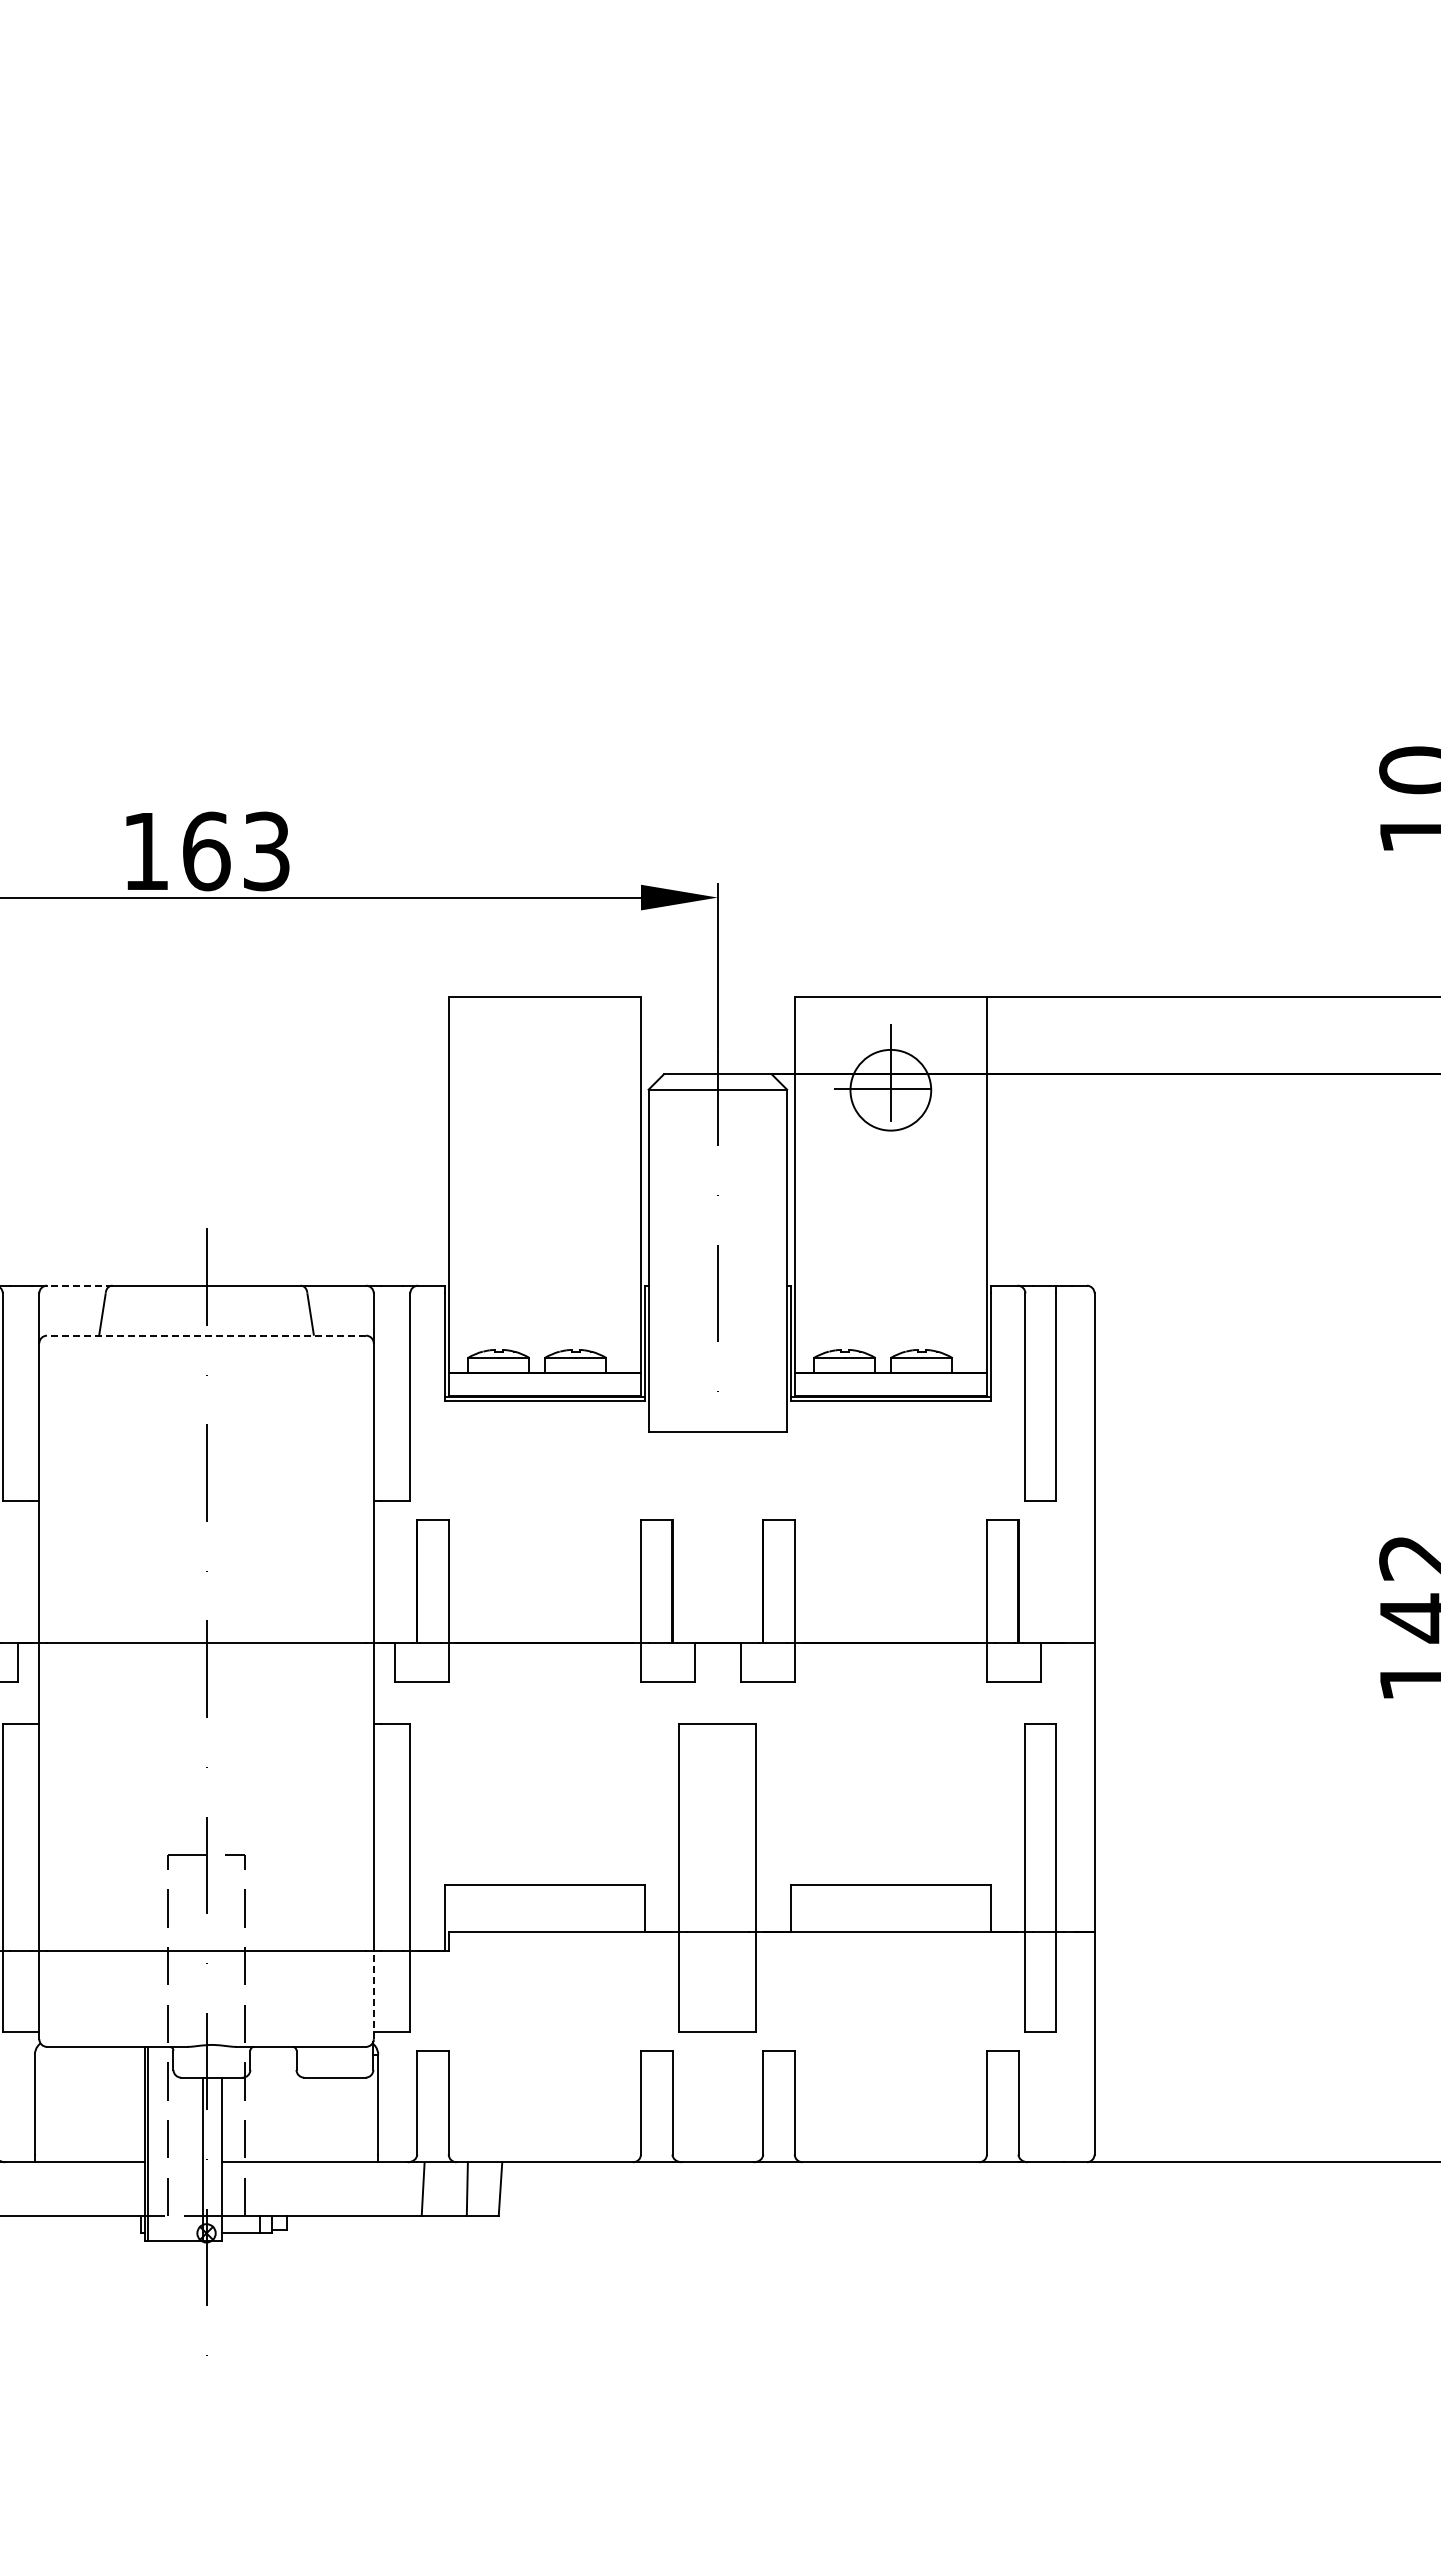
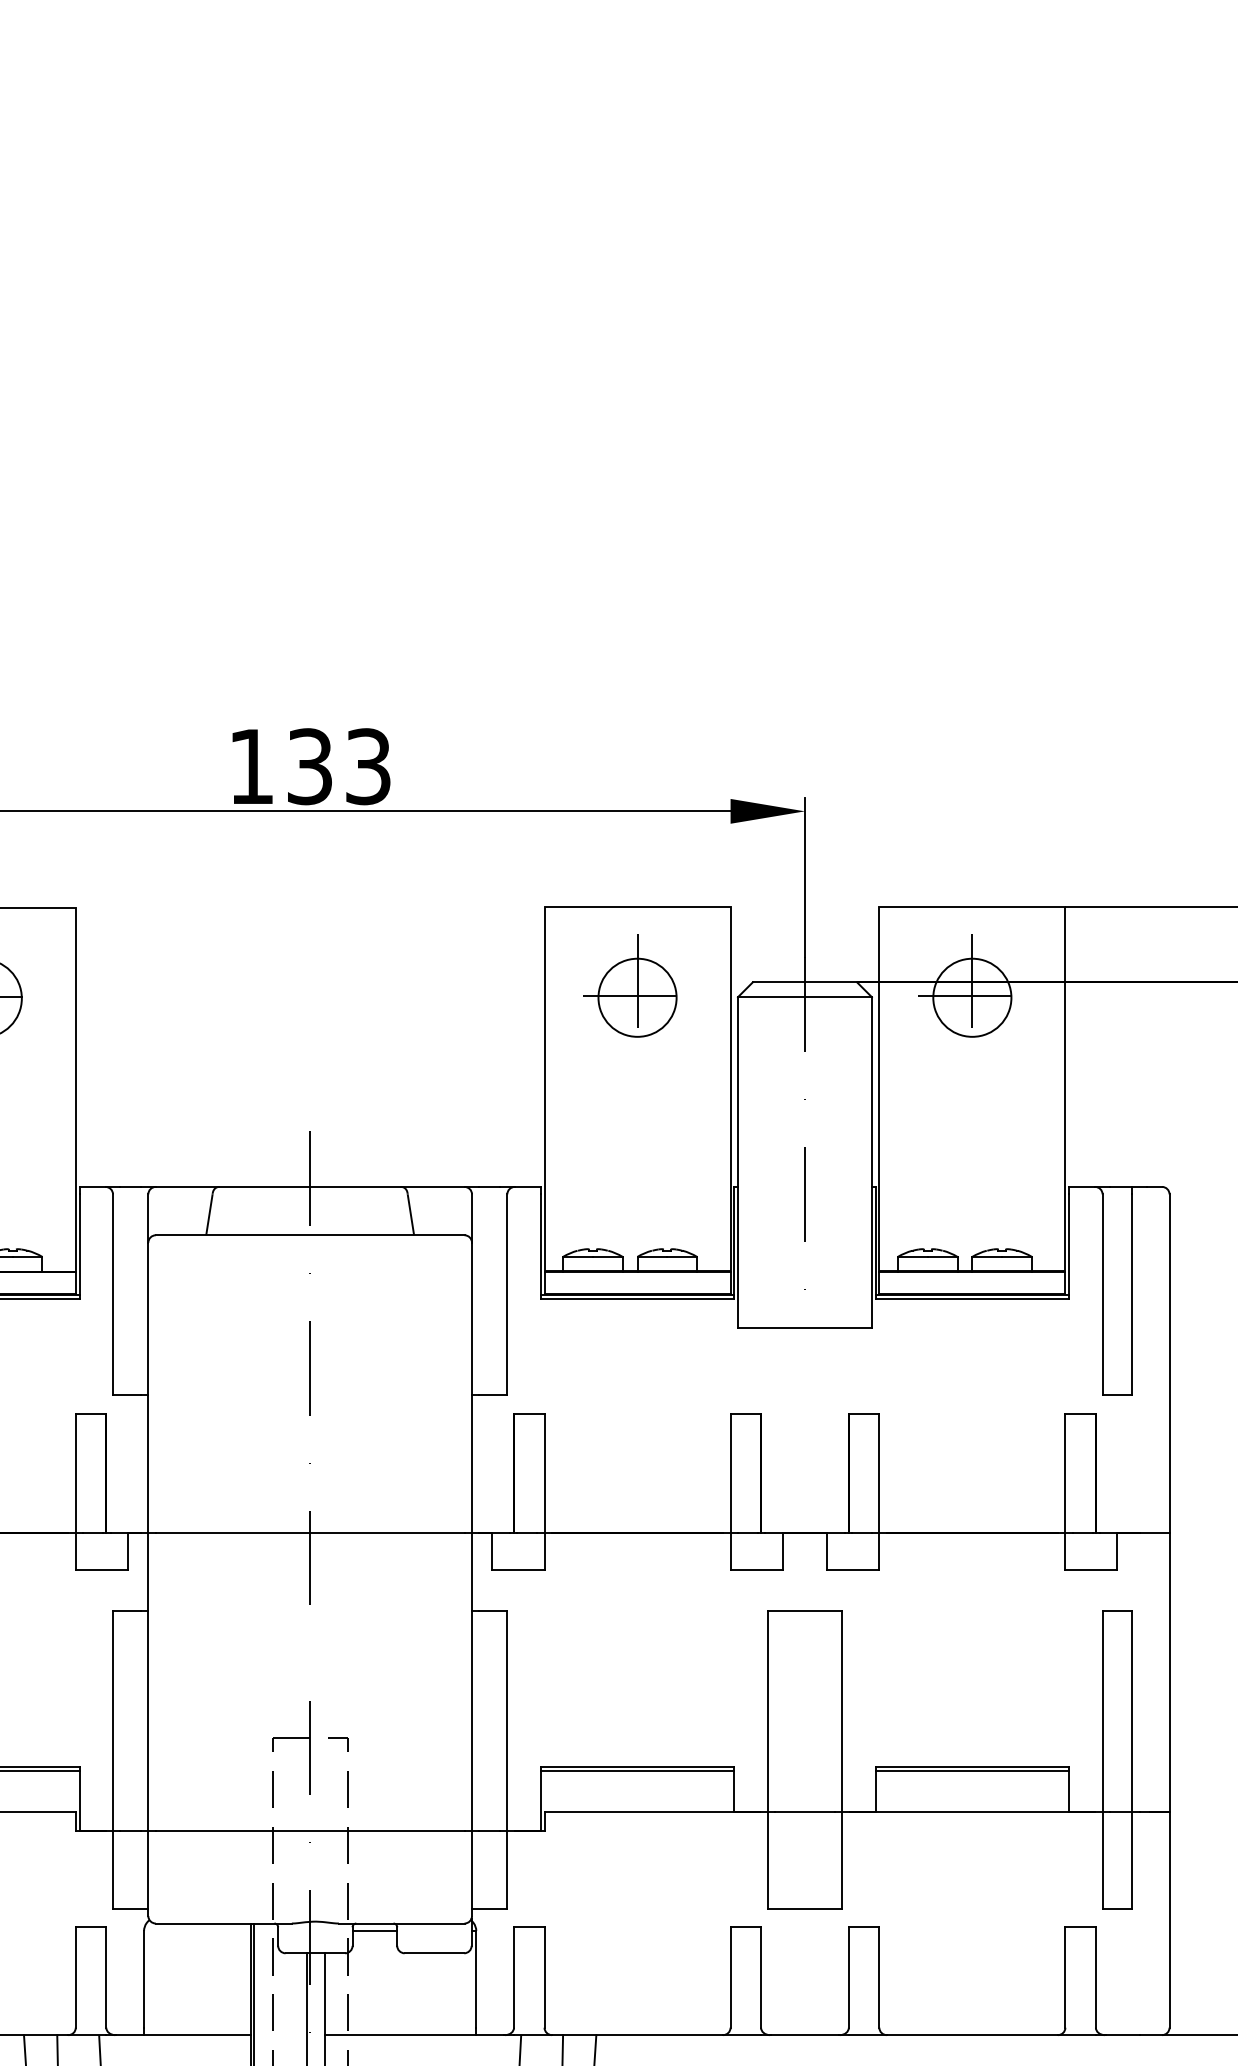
text: (206, 851) -> (310, 766), 163 -> 133
part: (537, 1077) -> (630, 985), added
line: (79, 1285) -> (187, 1186), dashed -> solid
line: (206, 1335) -> (310, 1235), dashed -> solid
line: (544, 1889) -> (637, 1771), added
line: (890, 1889) -> (972, 1771), added
line: (373, 1994) -> (471, 1872), dashed -> solid
line: (273, 2054) -> (374, 1930), added

